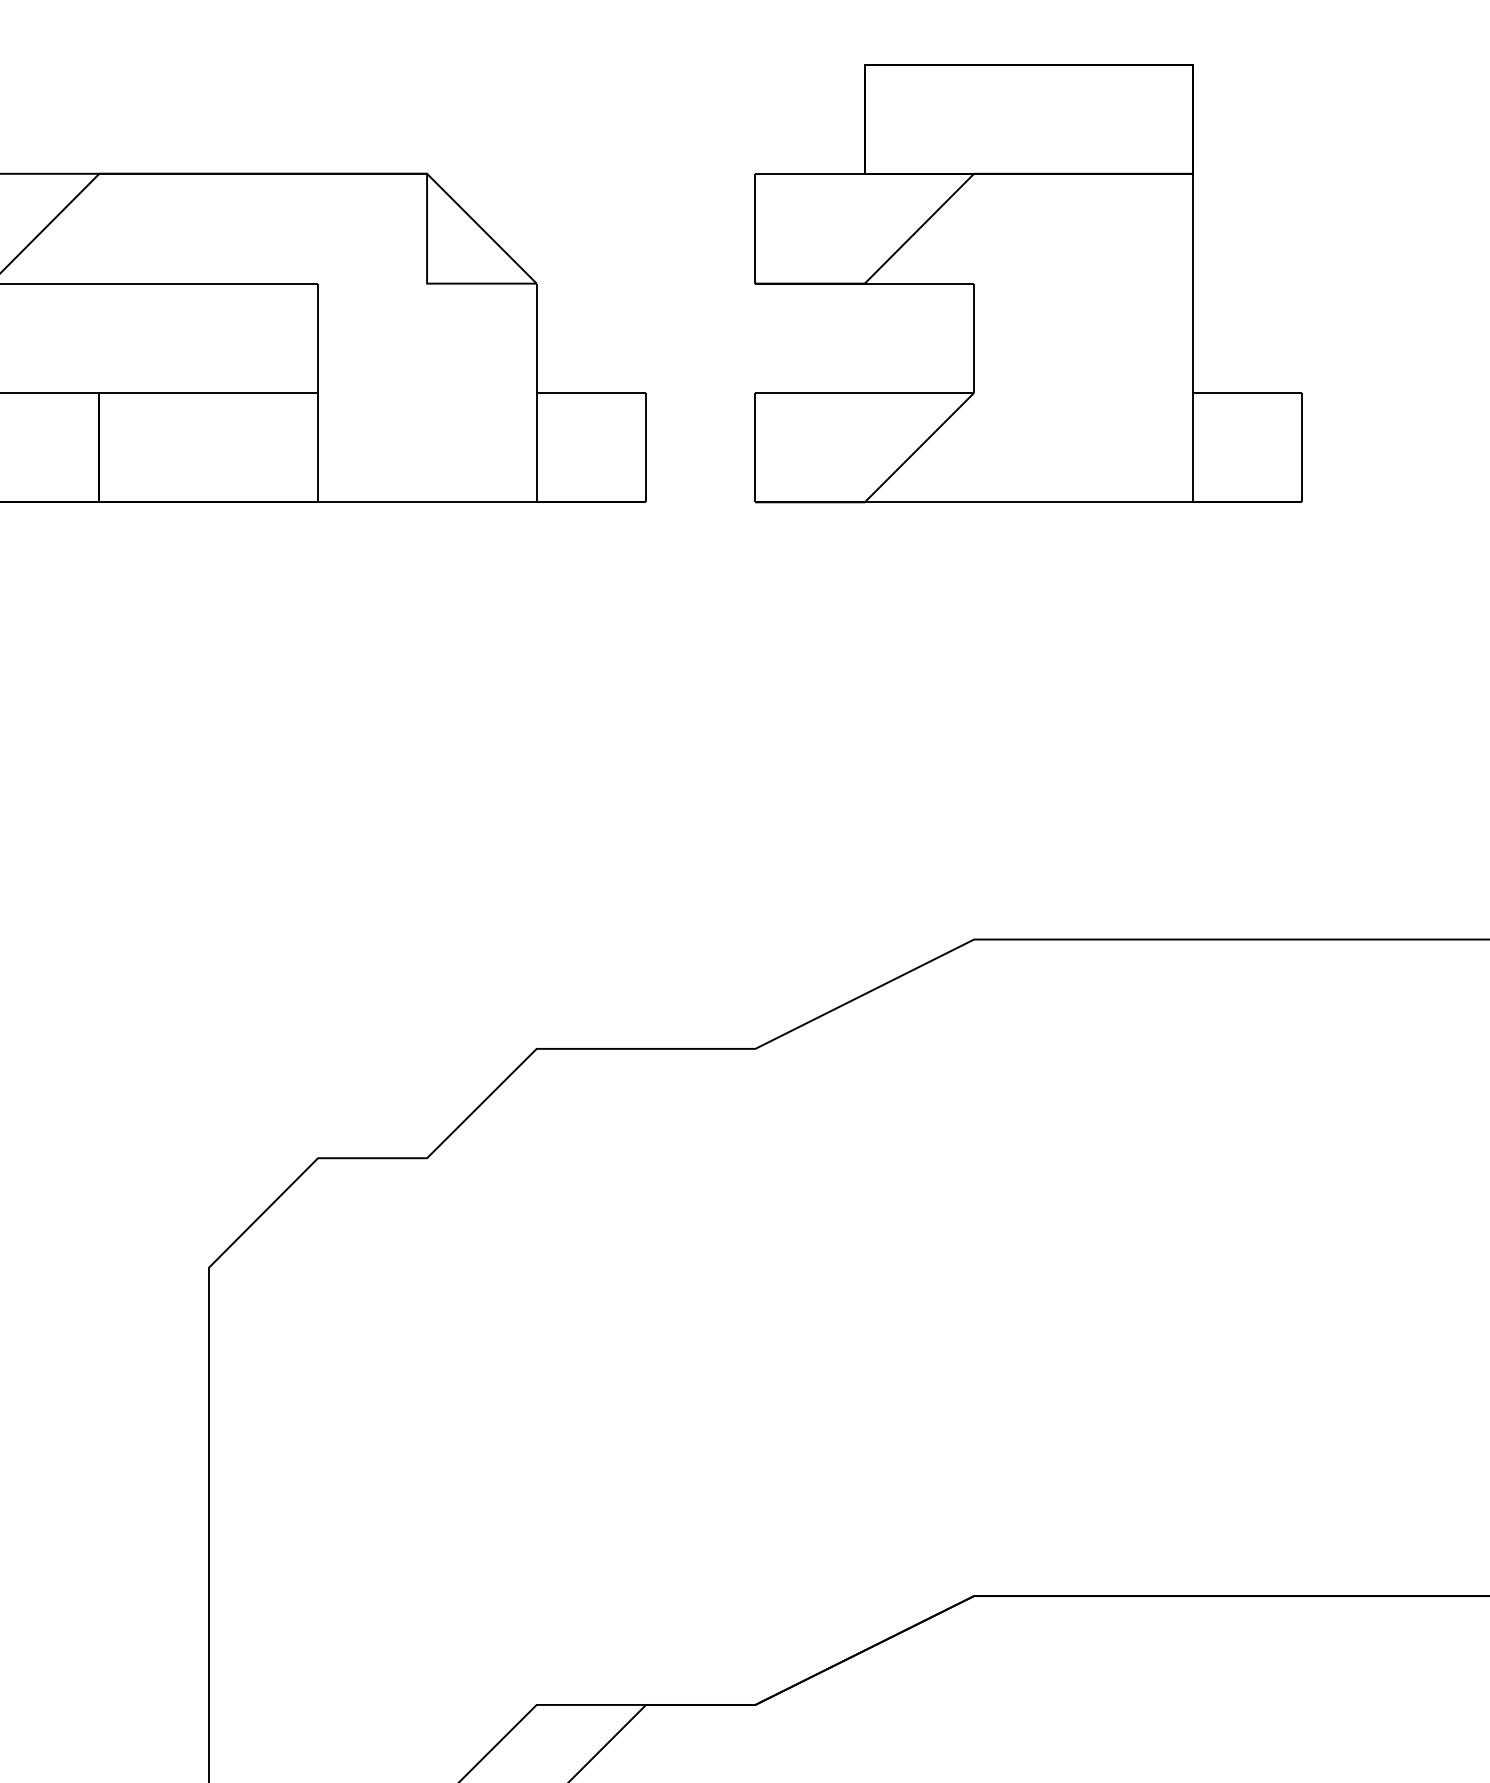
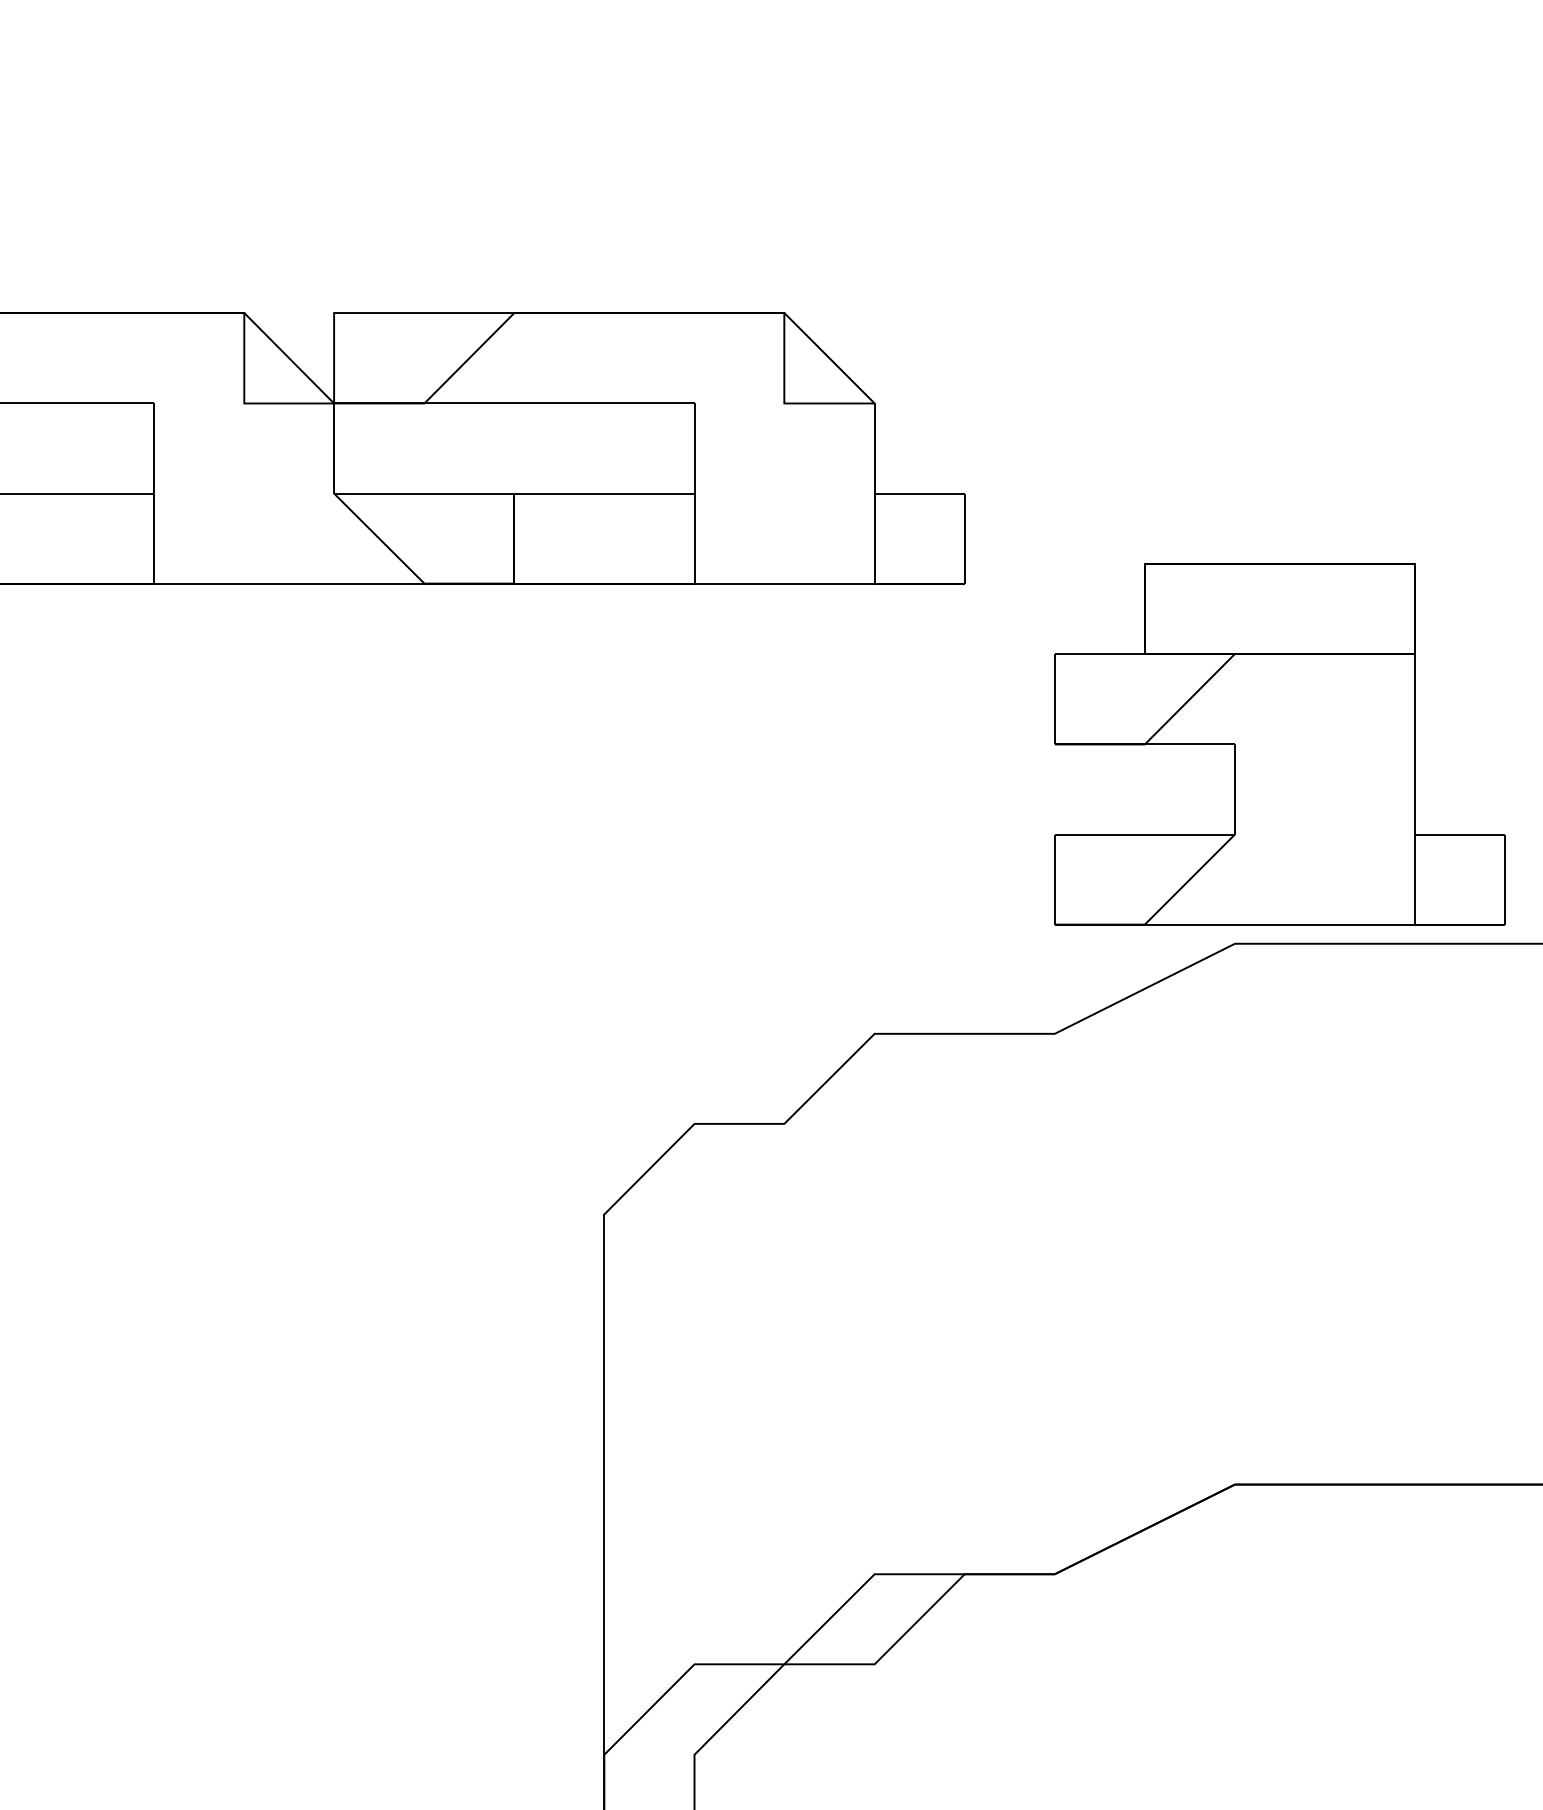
part: (1028, 283) -> (1279, 744), moved

